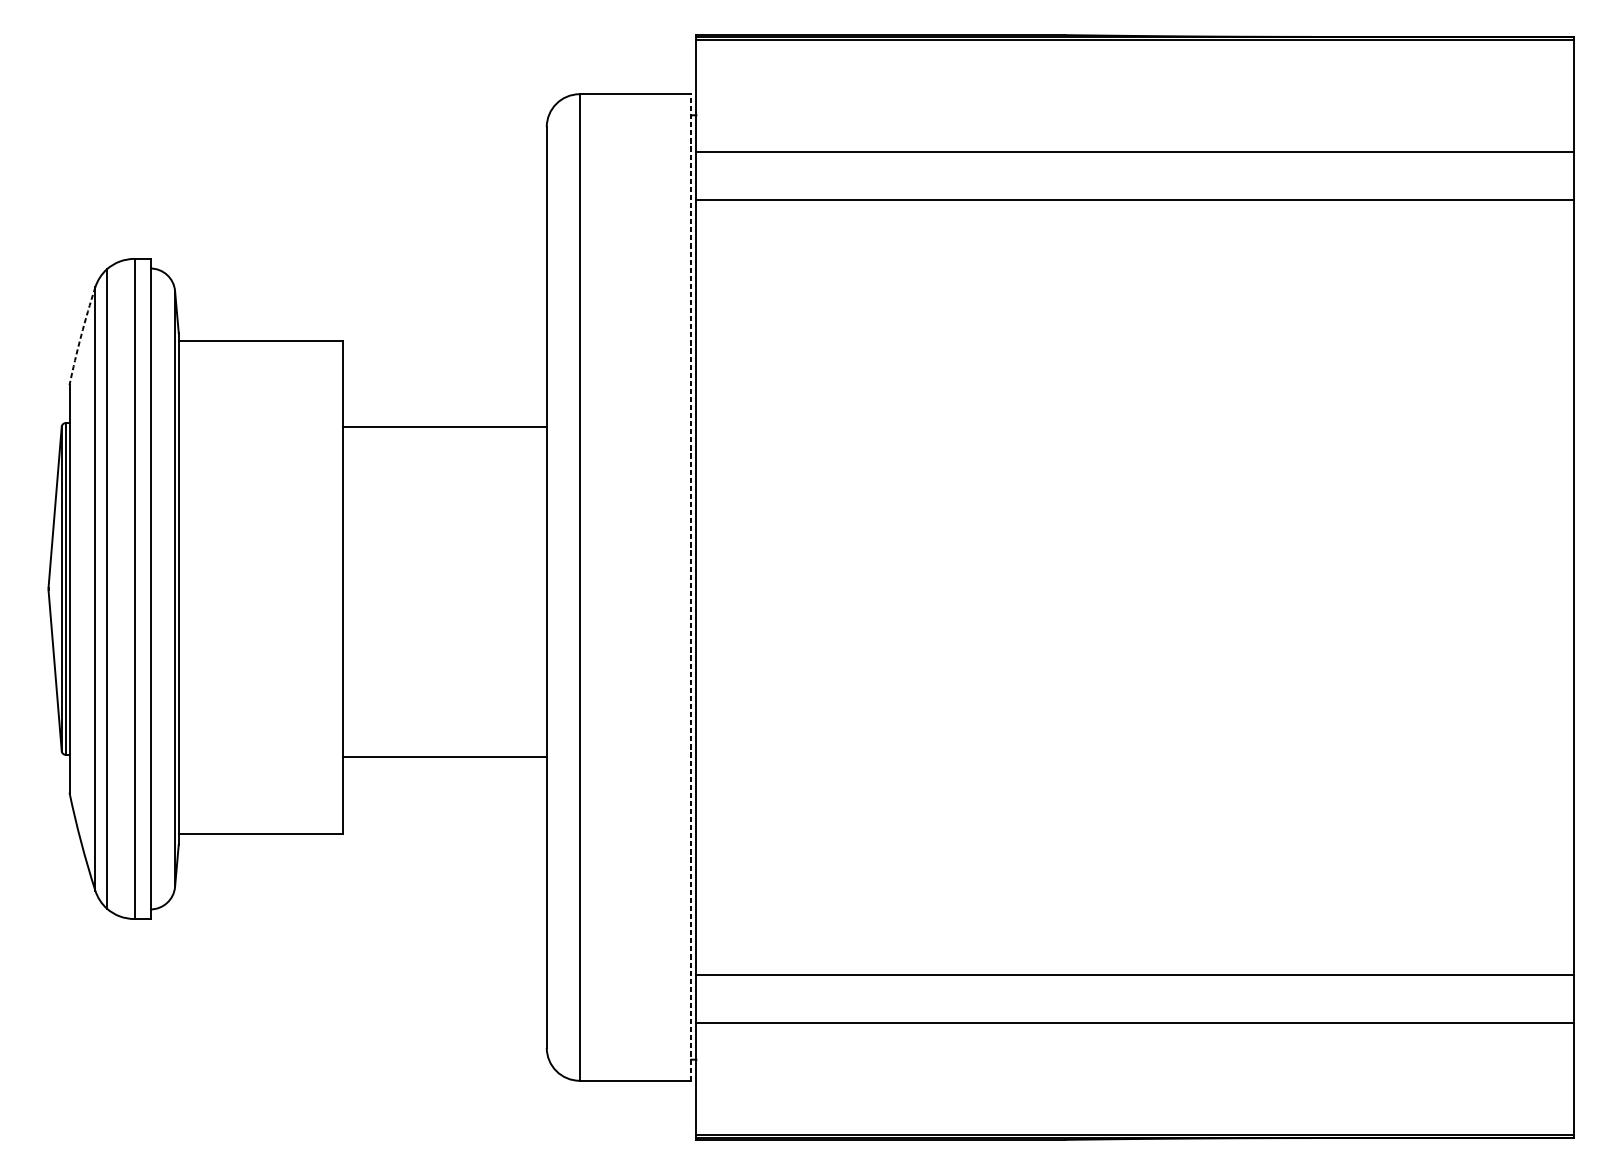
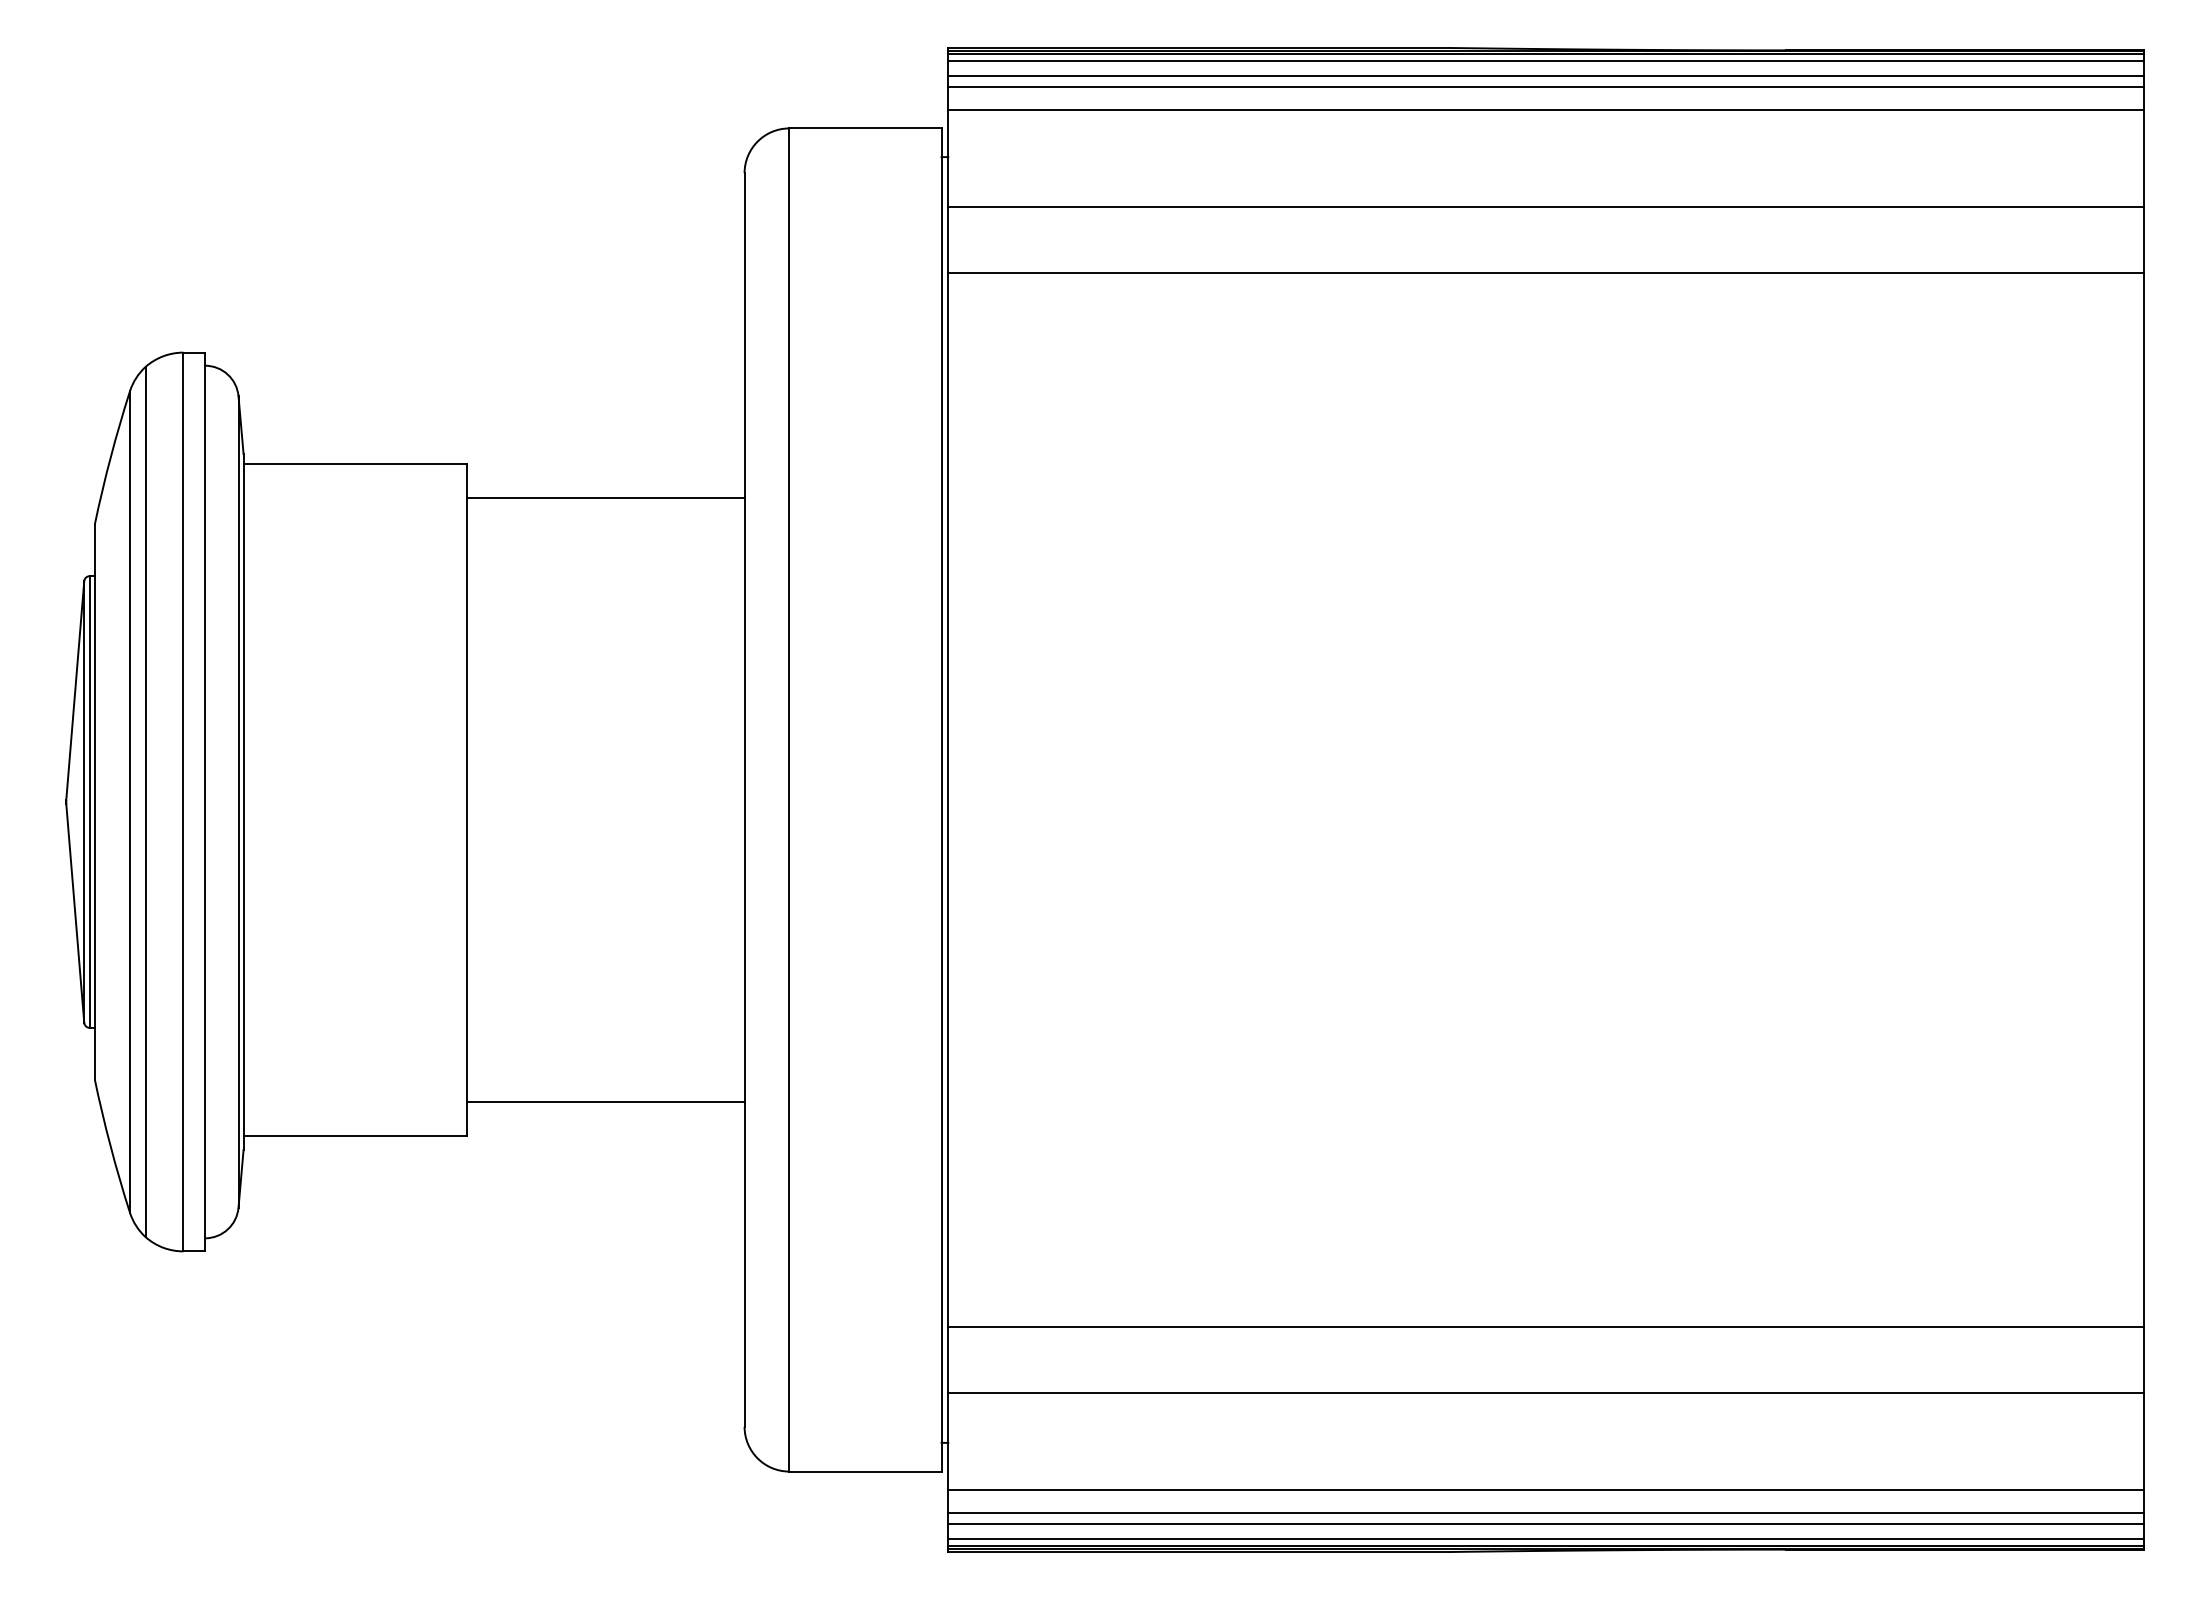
line: (1135, 44) -> (1545, 60), added
line: (1135, 55) -> (1545, 75), added
line: (1135, 63) -> (1545, 86), added
line: (1135, 80) -> (1545, 109), added
arc: (81, 335) -> (110, 457), dashed -> solid
line: (444, 427) -> (605, 497), moved
line: (691, 587) -> (941, 800), dashed -> solid
line: (444, 757) -> (605, 1102), moved
line: (1135, 1094) -> (1545, 1490), added
line: (1135, 1111) -> (1545, 1513), added
line: (1135, 1119) -> (1545, 1524), added
line: (1135, 1130) -> (1545, 1539), added

